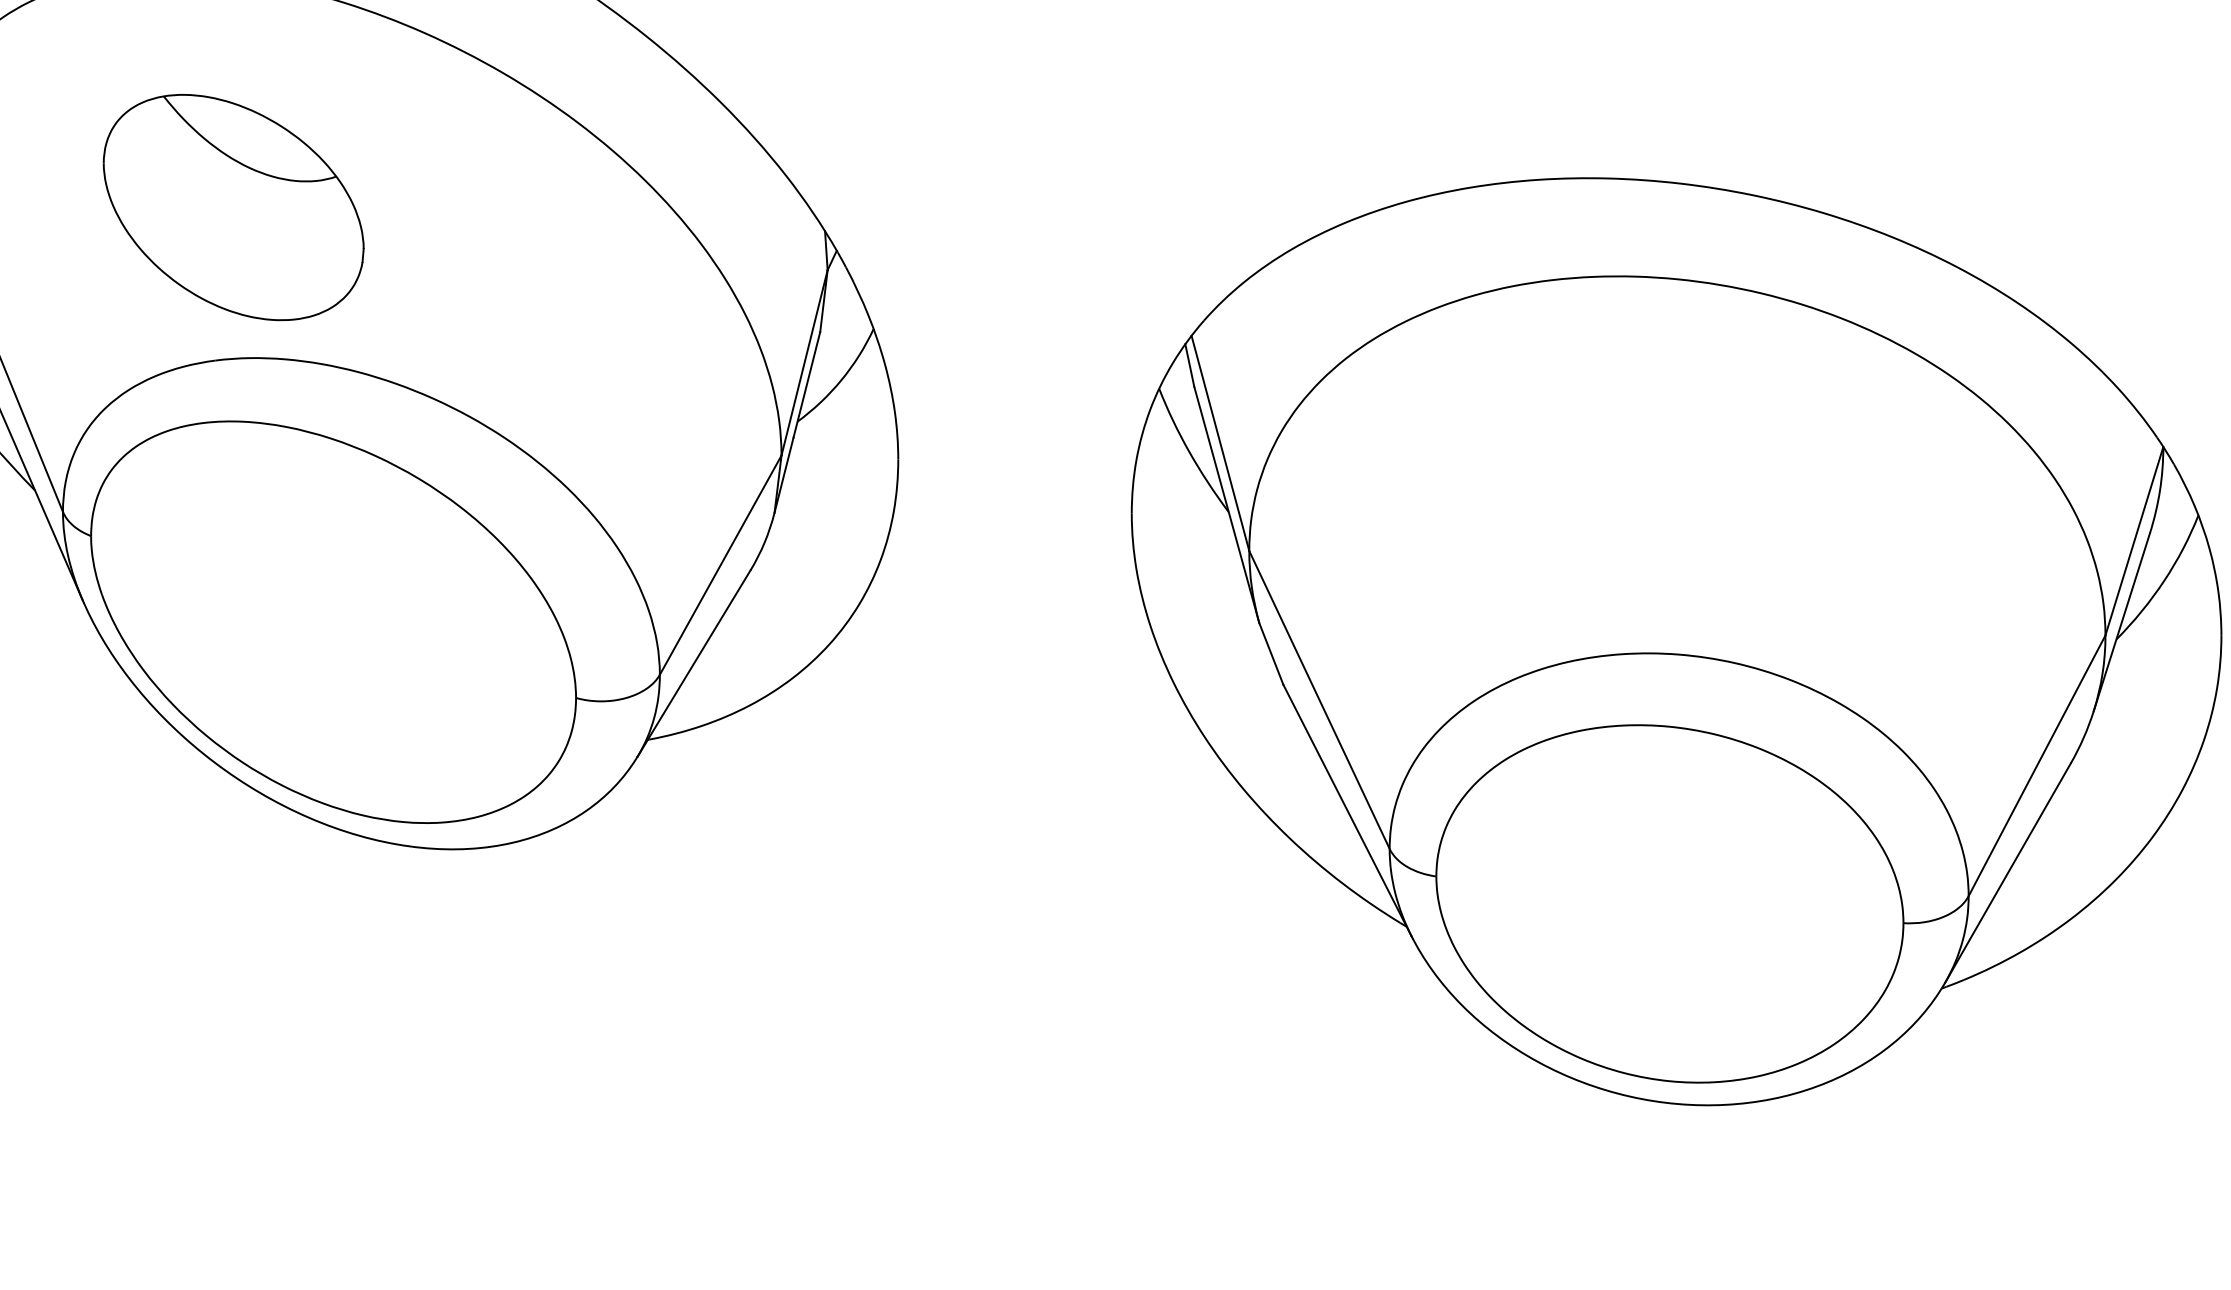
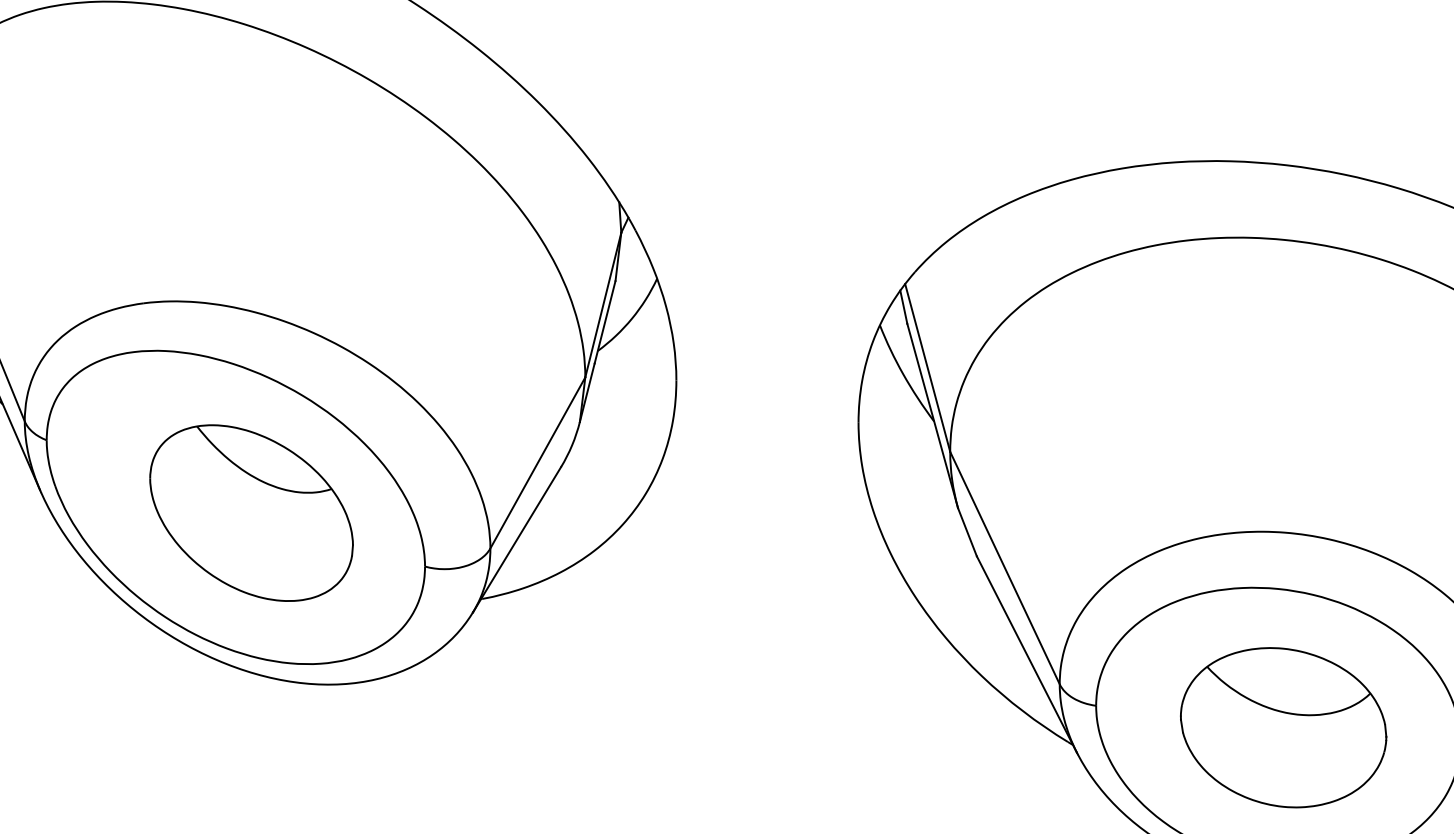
part: (233, 207) -> (251, 513), moved
part: (1676, 904) -> (1283, 727), added

